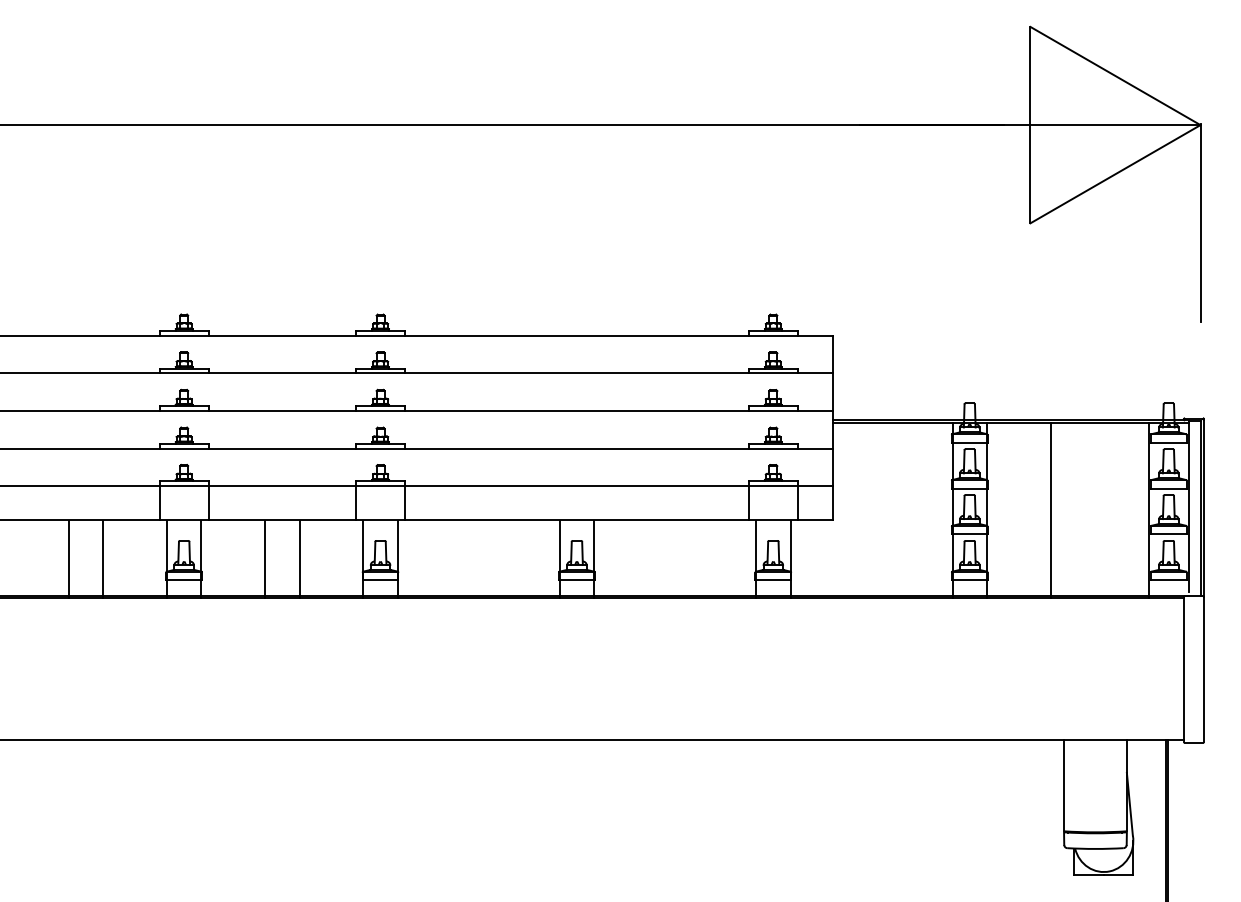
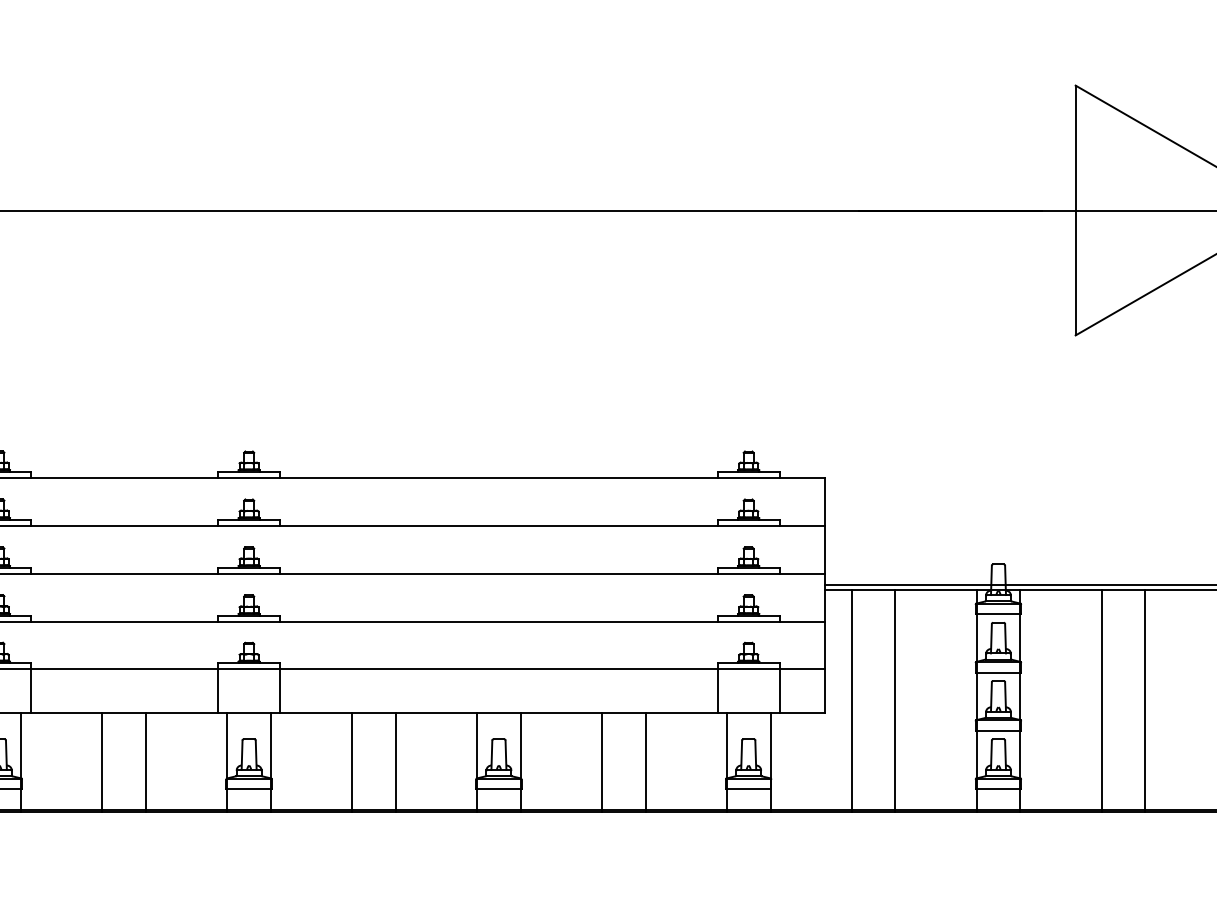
line: (854, 510) -> (851, 700), added
line: (888, 510) -> (895, 700), added
line: (1085, 510) -> (1145, 700), added
line: (461, 558) -> (352, 761), added
line: (495, 558) -> (395, 761), added
line: (657, 558) -> (601, 761), added
line: (692, 558) -> (645, 761), added

